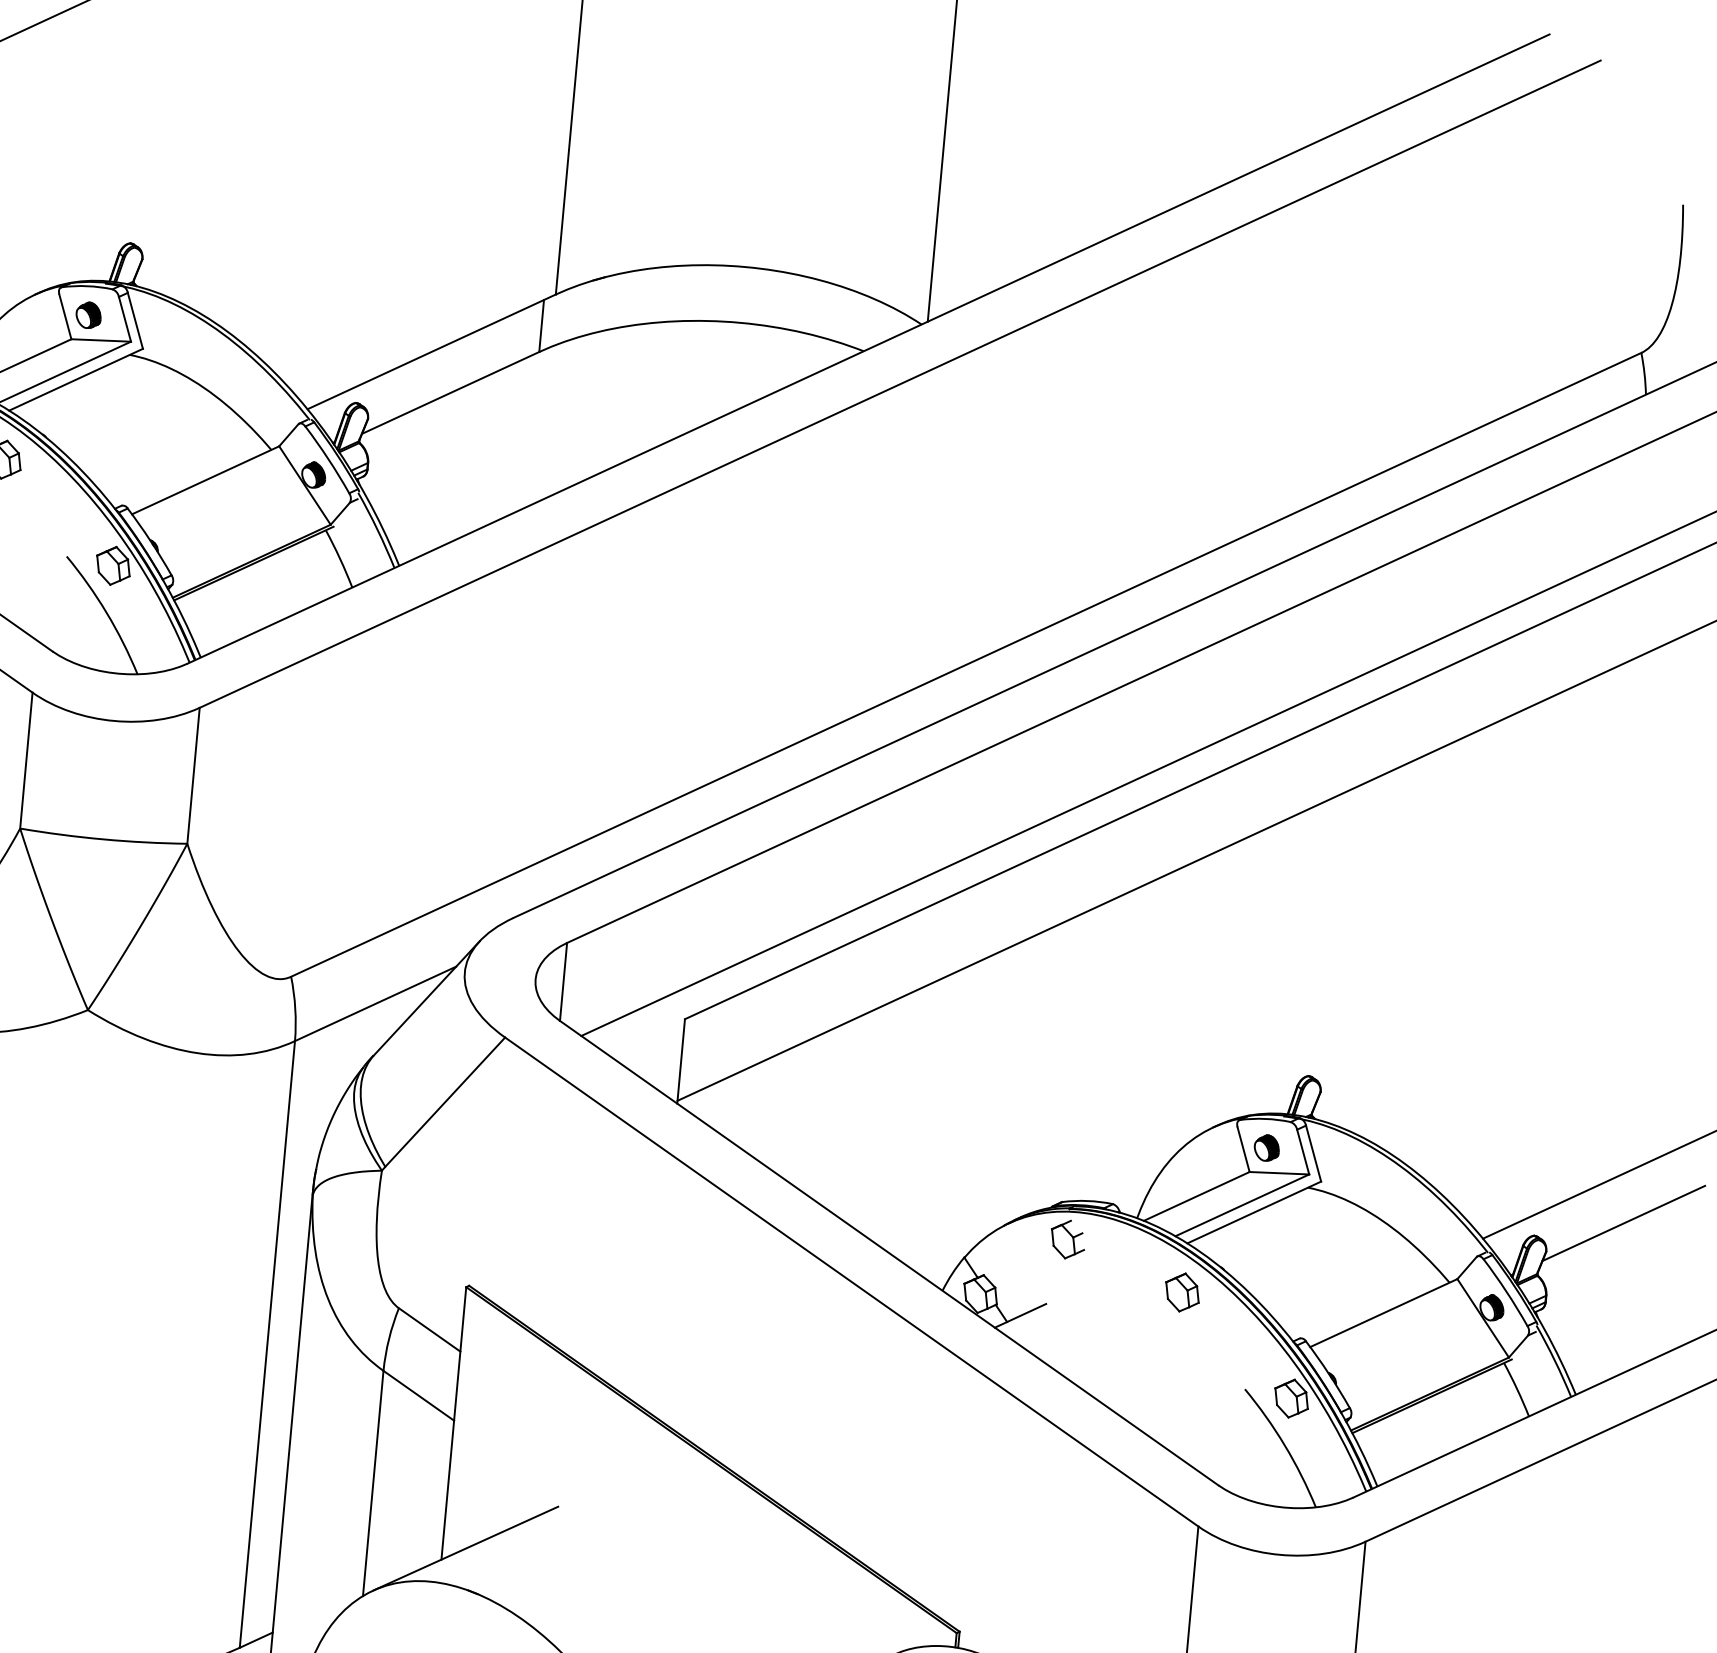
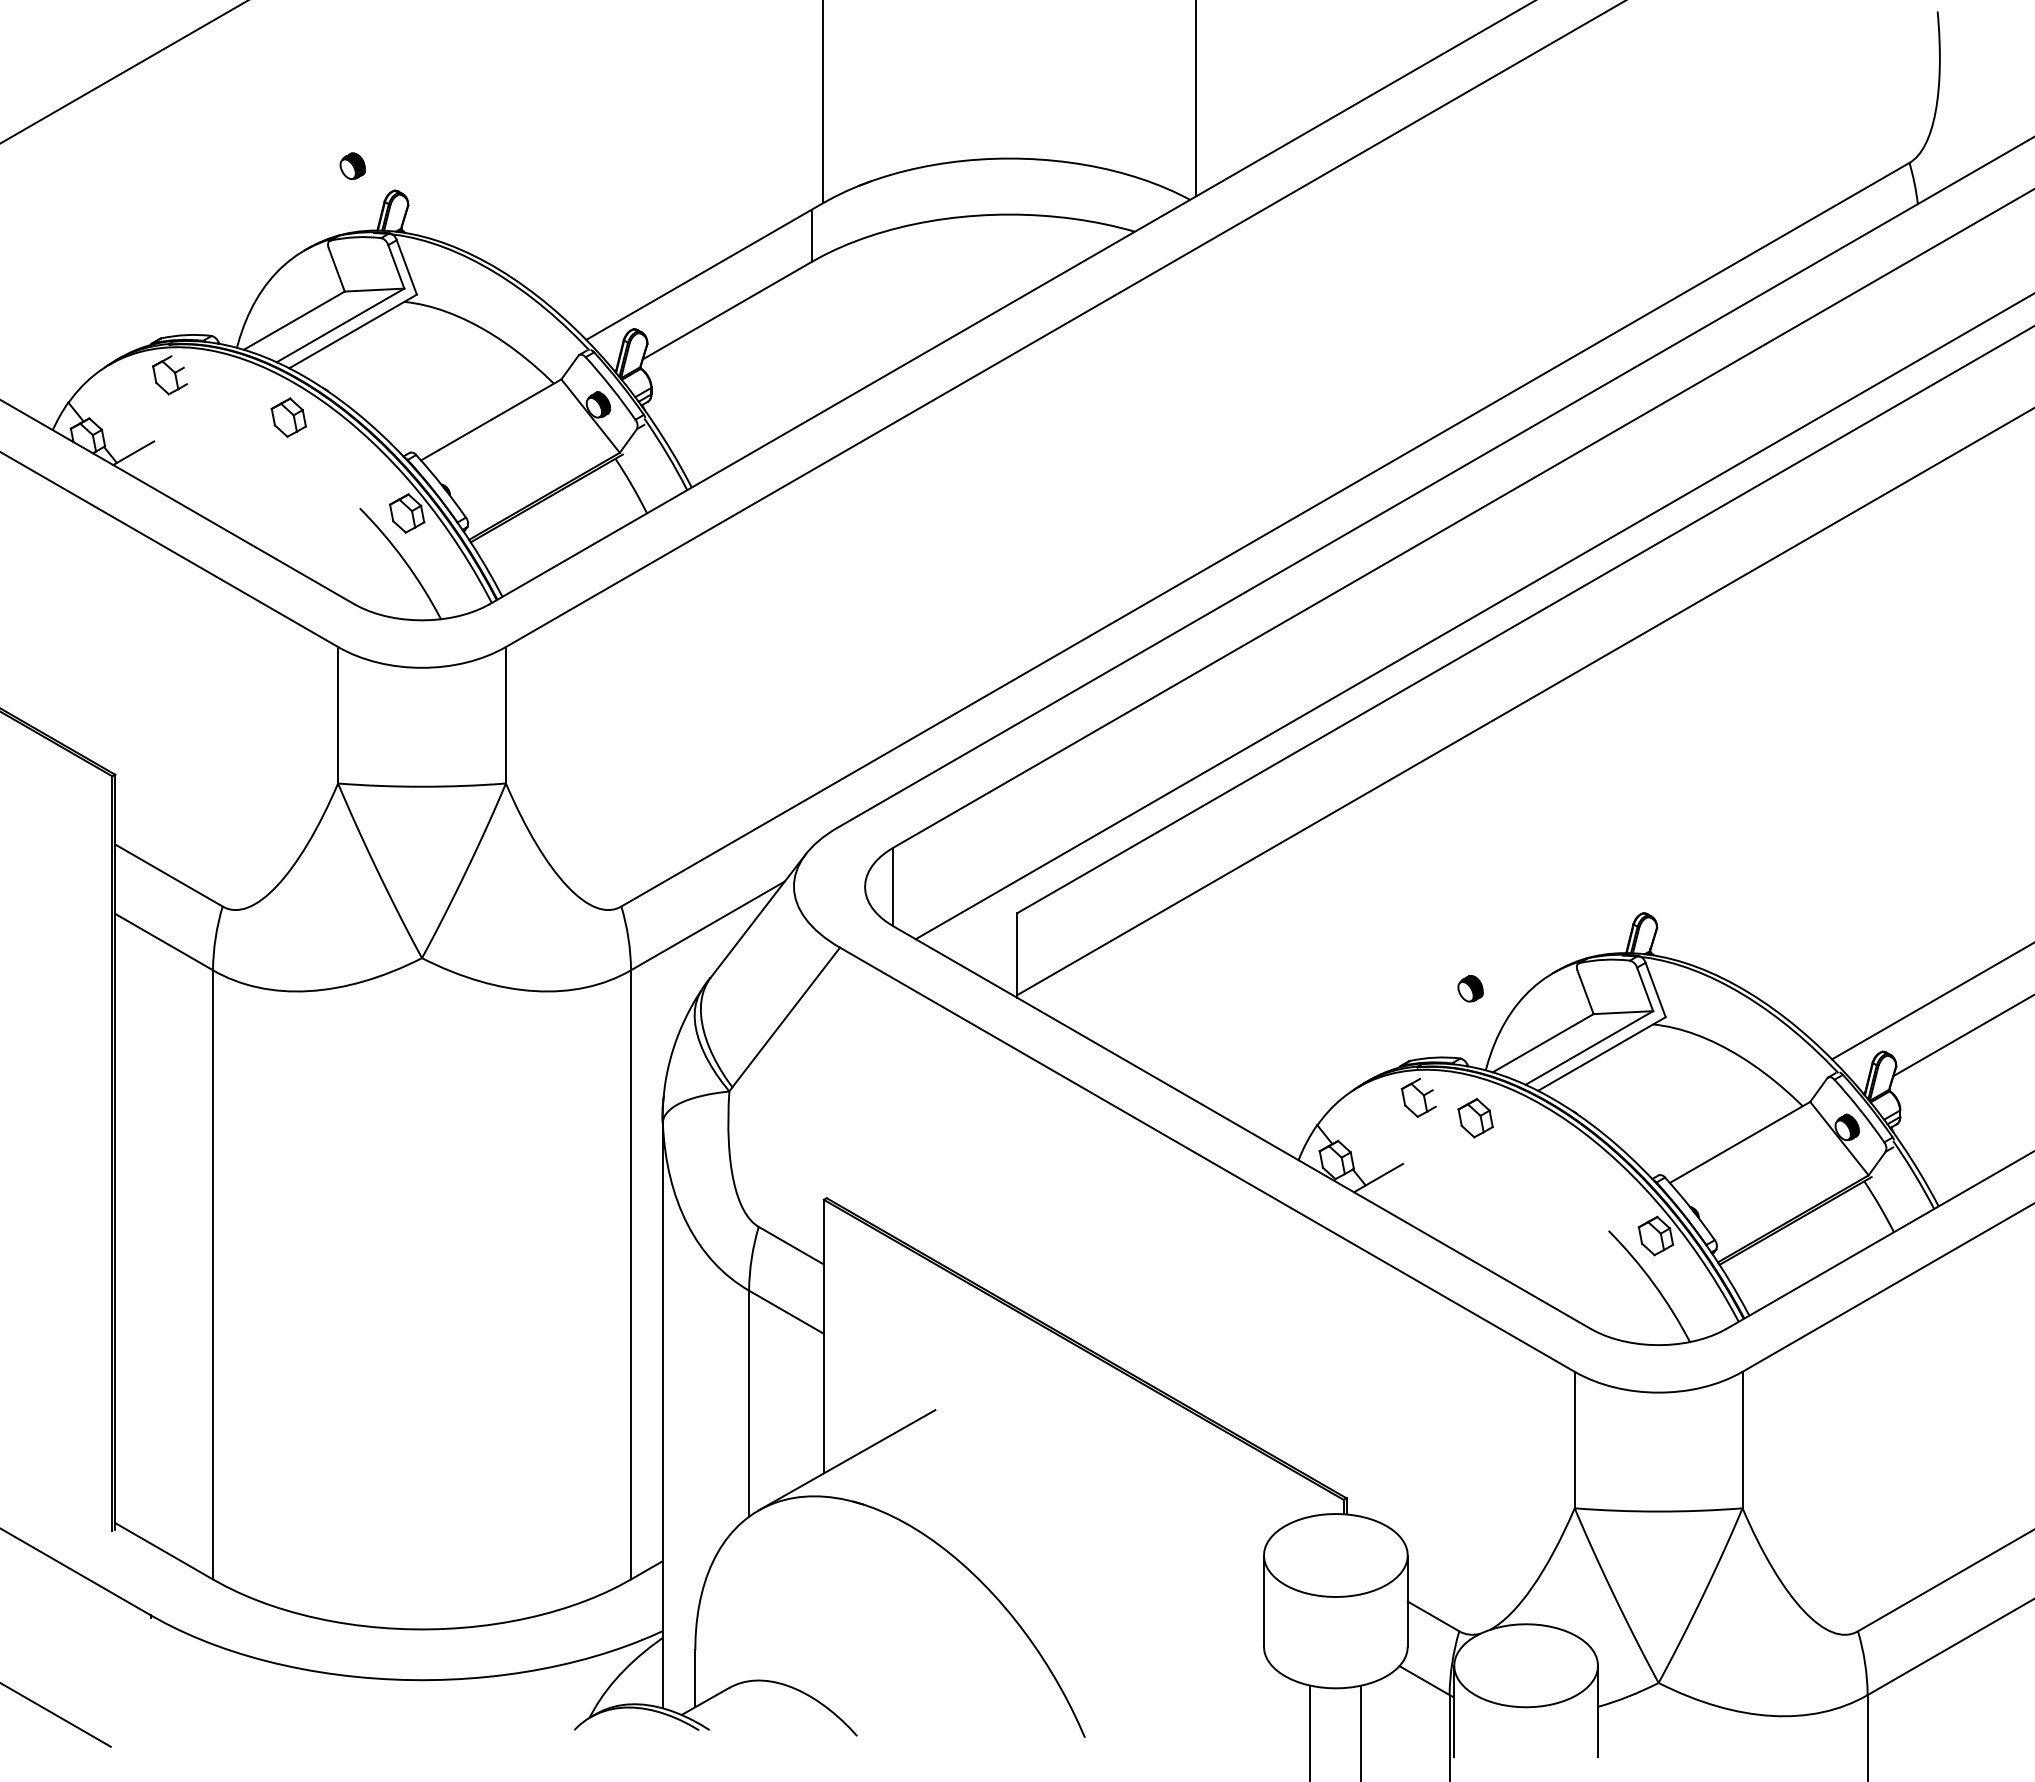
part: (88, 314) -> (352, 165), moved
part: (1266, 1147) -> (1470, 988), moved
part: (1182, 1292) -> (1475, 1118), moved

